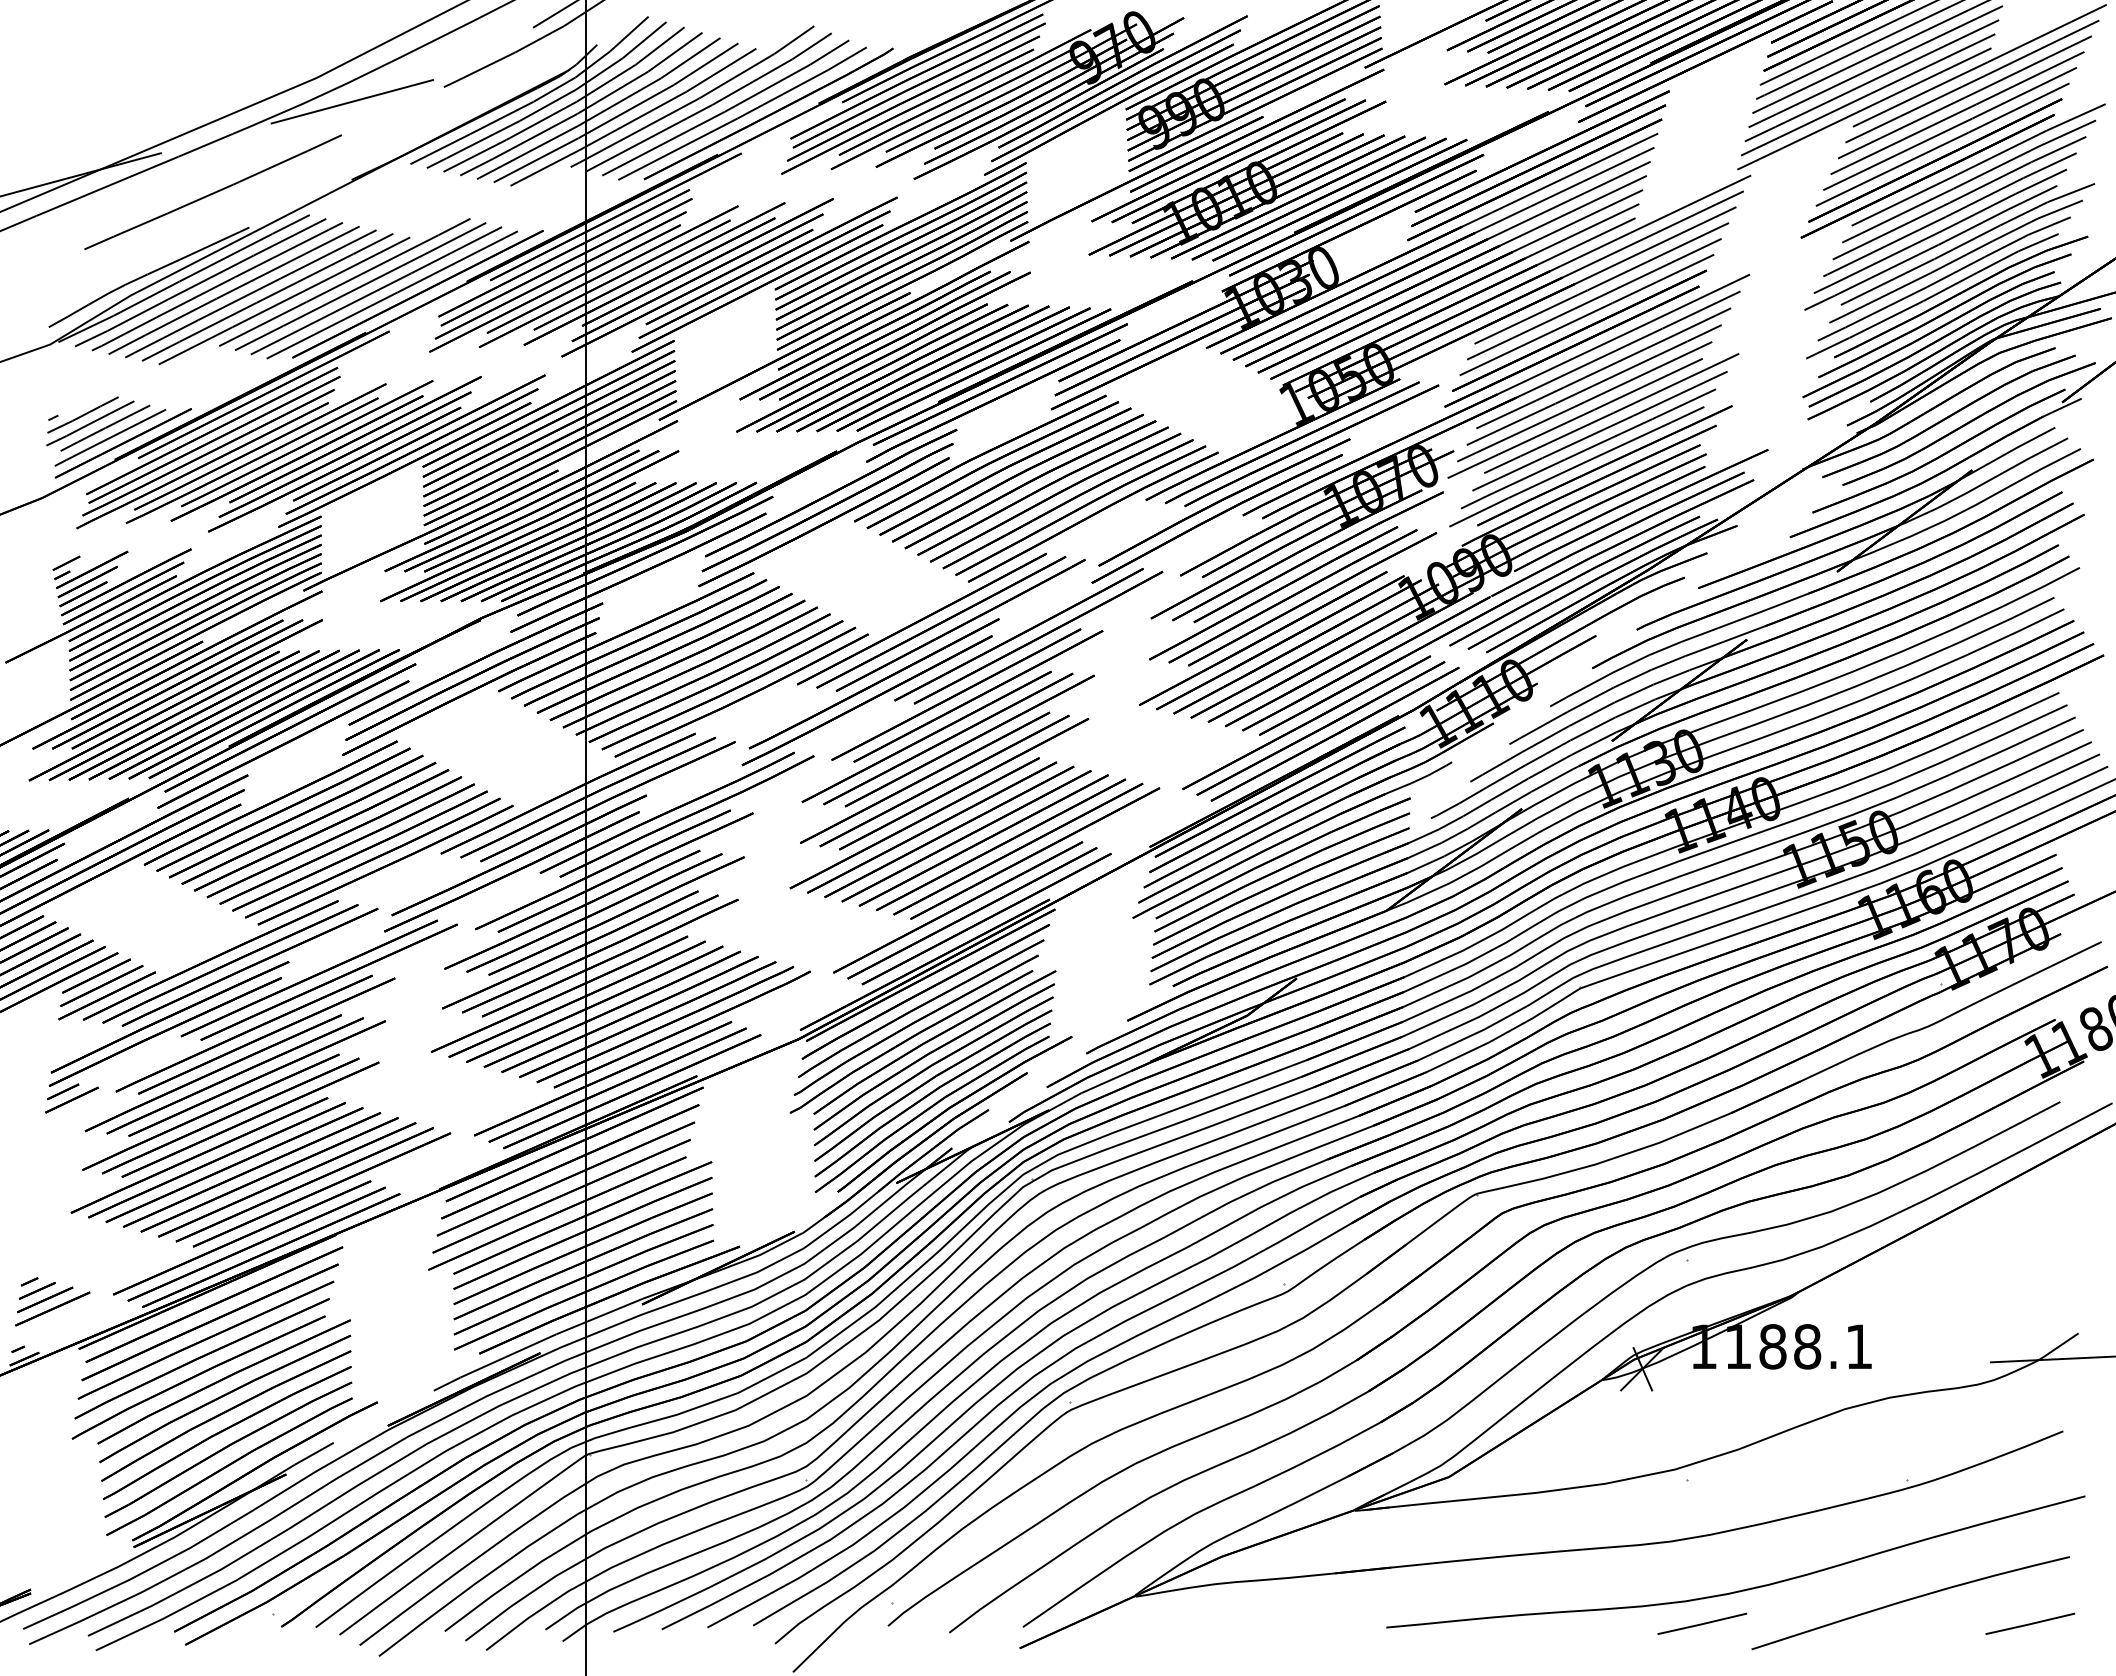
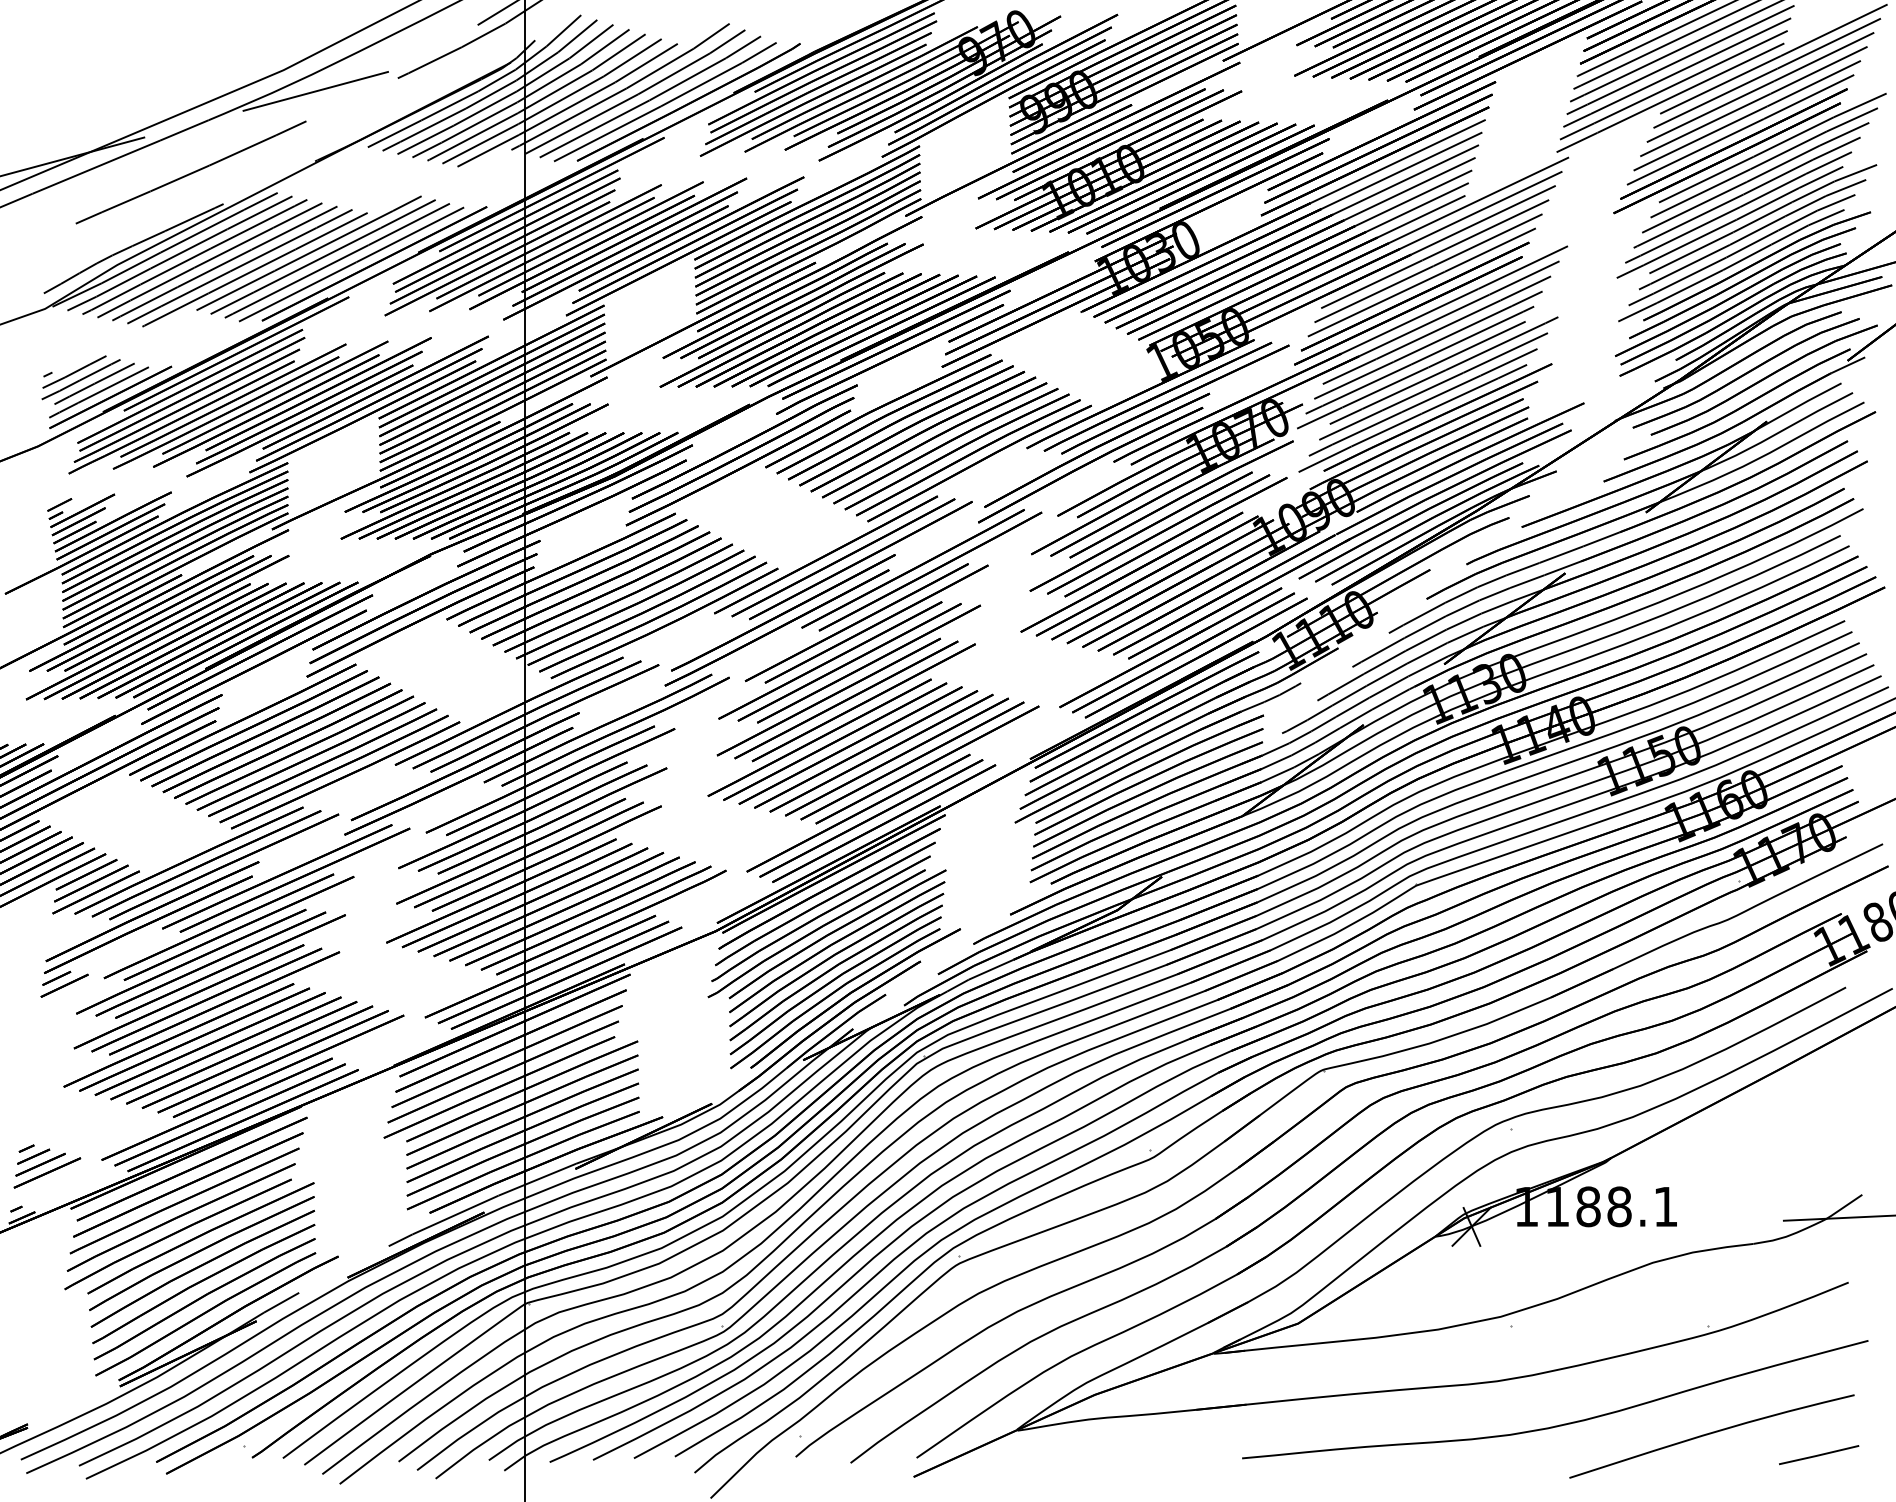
line: (1702, 1623) -> (1525, 1454), removed

